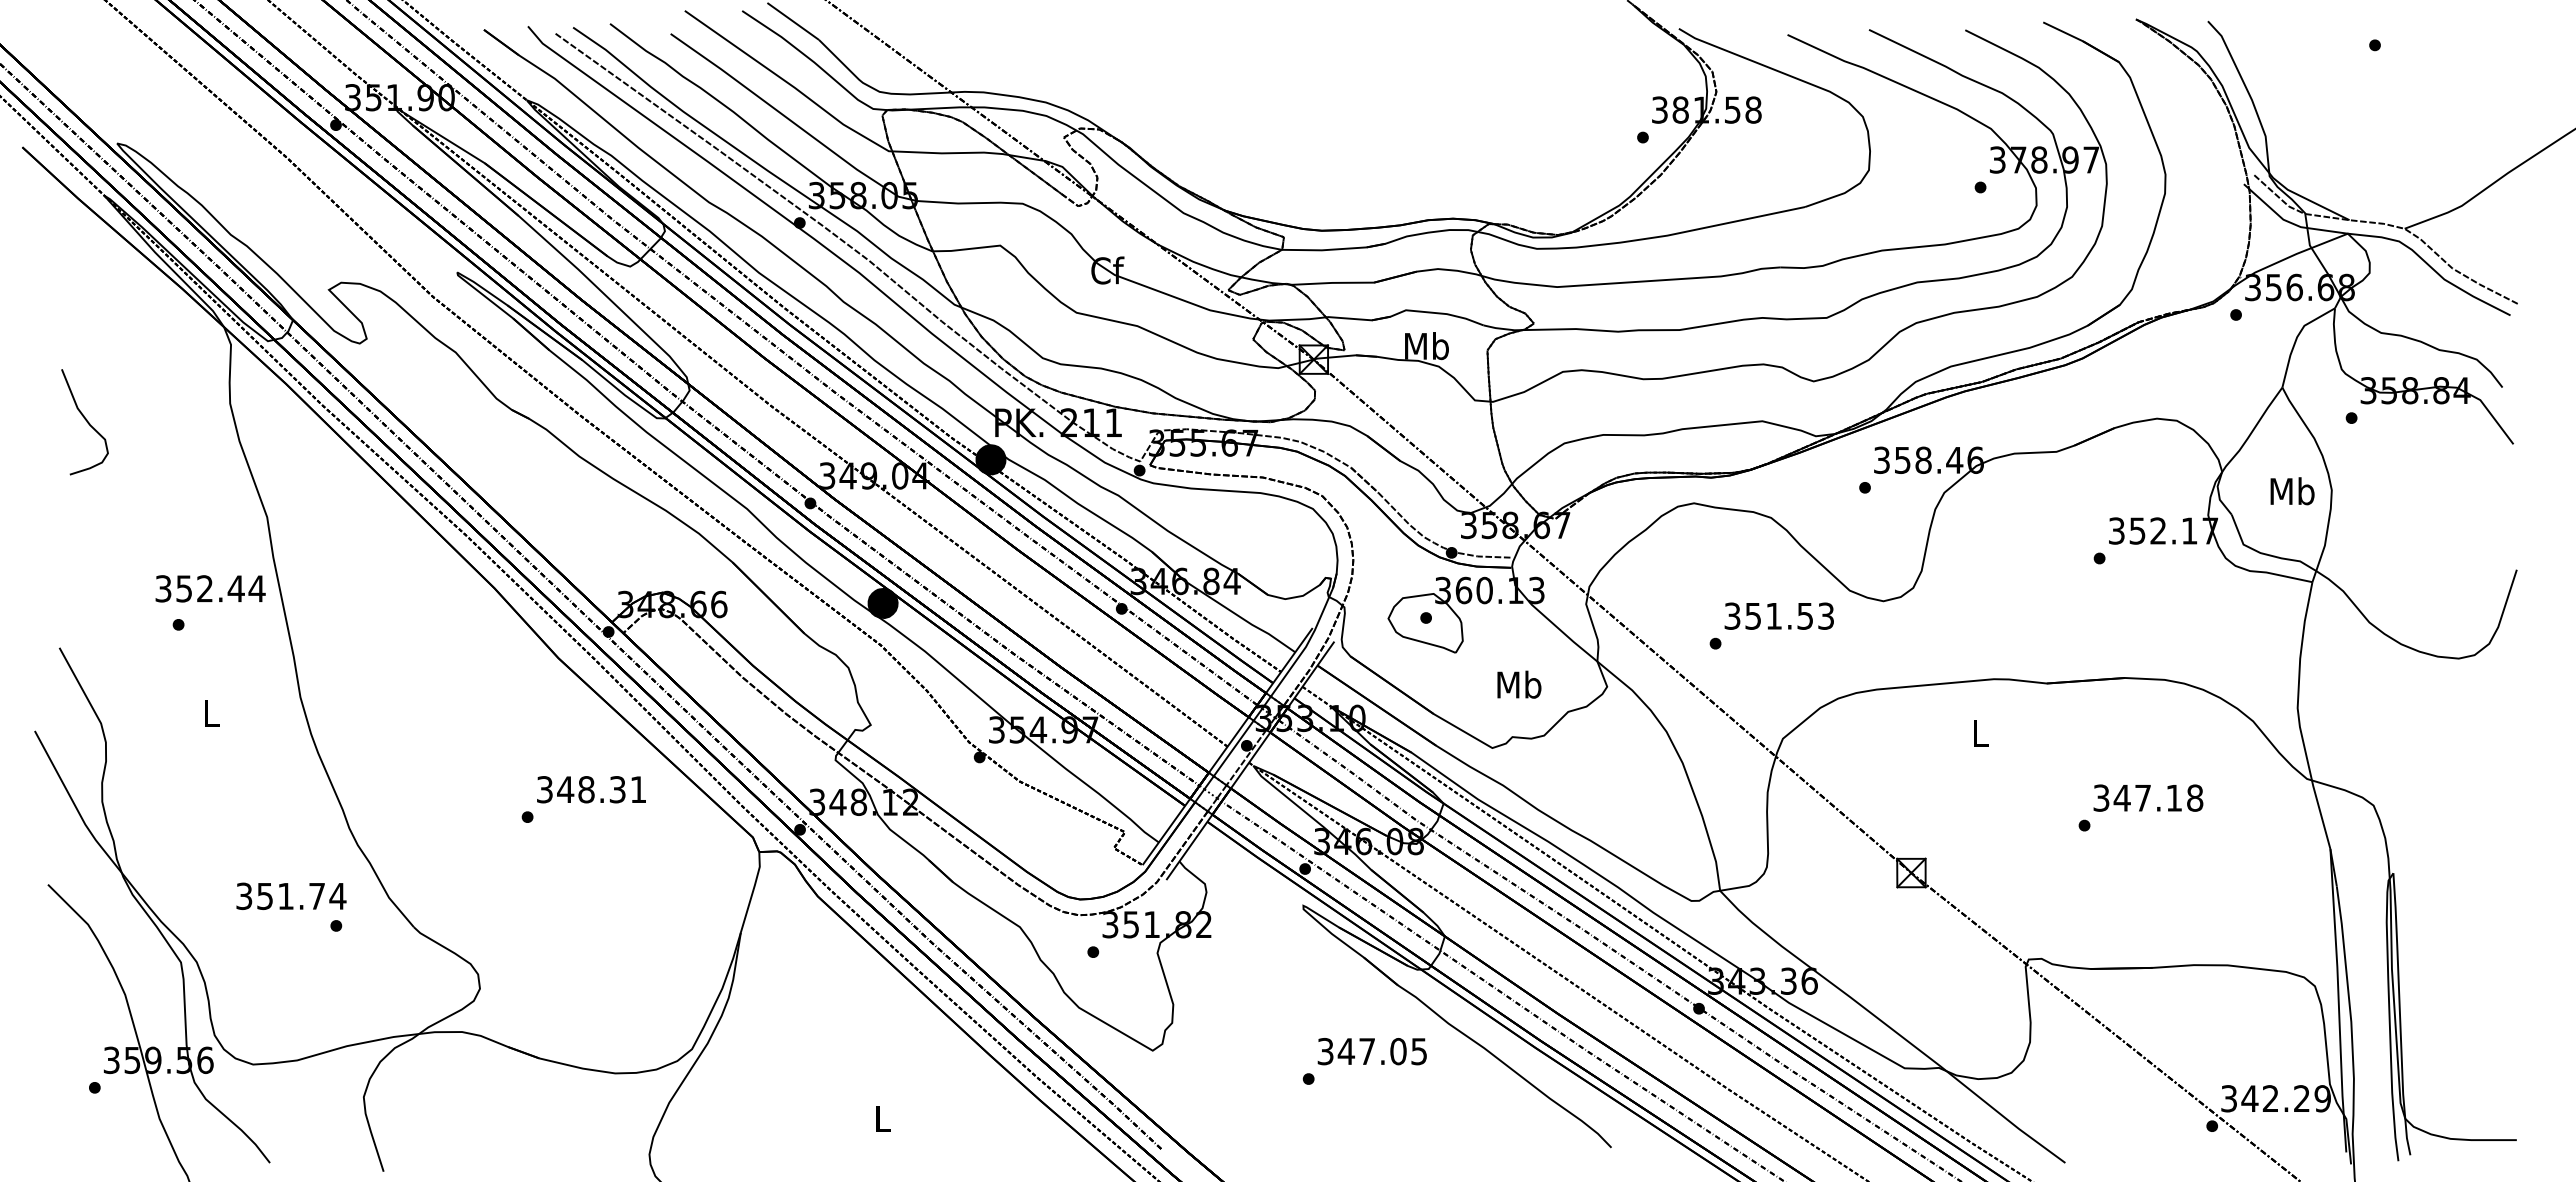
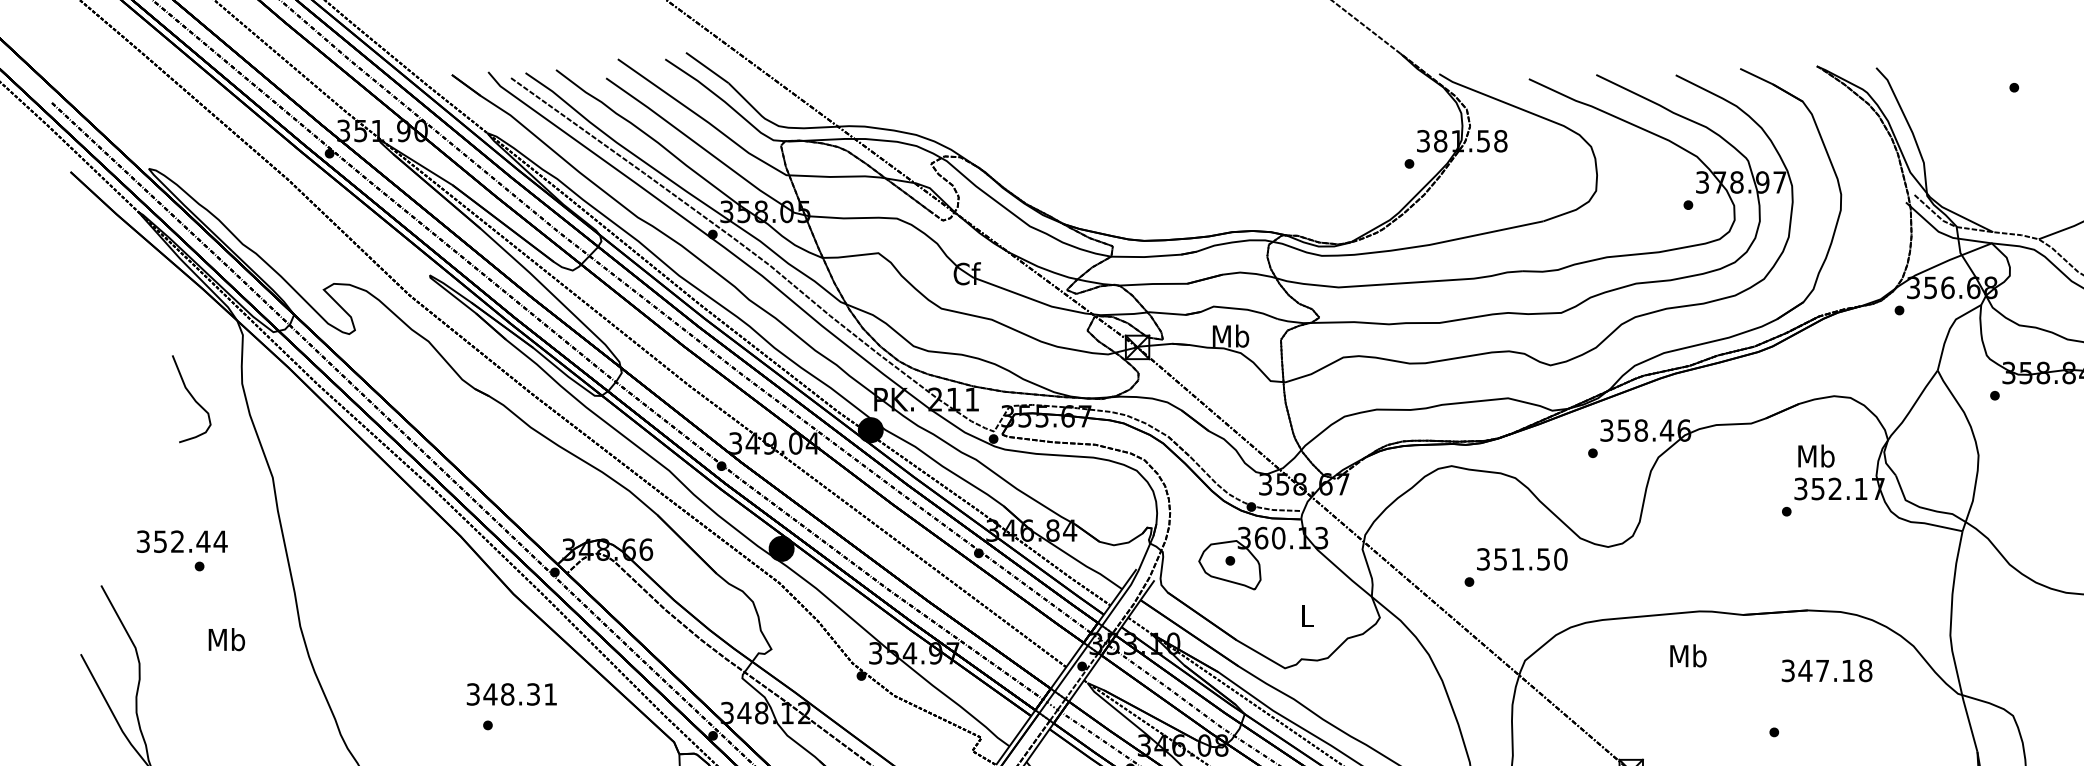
curve: (85, 420) -> (192, 397), moved
text: (2292, 491) -> (1816, 456), moved
text: (210, 588) -> (182, 541), moved
text: (1826, 615) -> (1561, 558), 351.53 -> 351.50
text: (1519, 684) -> (1307, 615), Mb -> L
text: (211, 713) -> (226, 639), L -> Mb
text: (1980, 733) -> (1688, 656), L -> Mb
text: (591, 789) -> (511, 694), moved
text: (2148, 797) -> (1827, 670), moved

